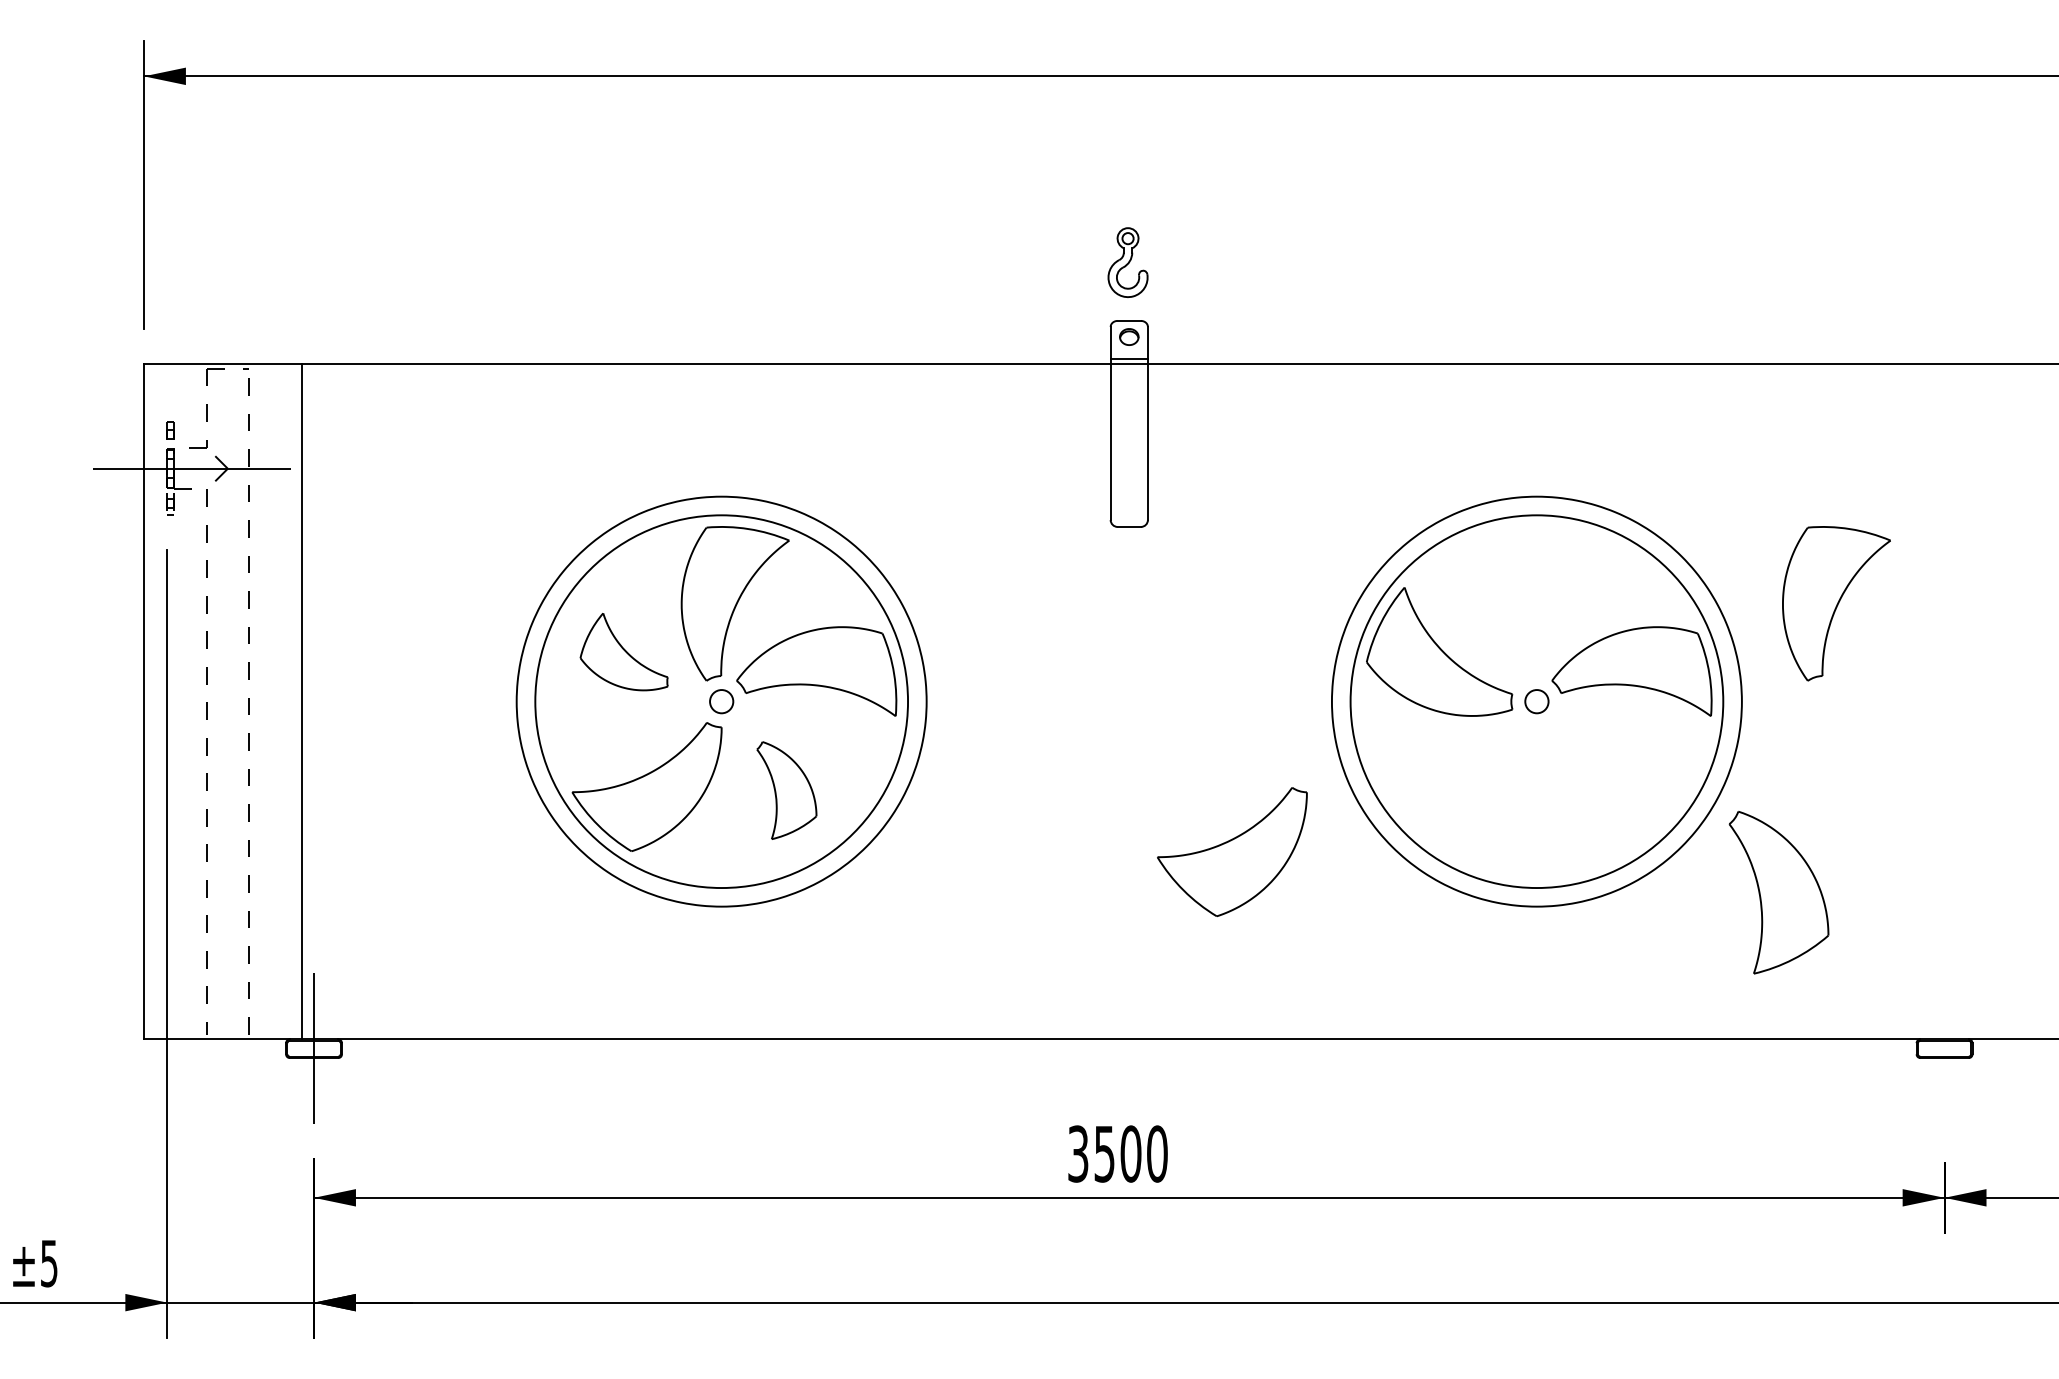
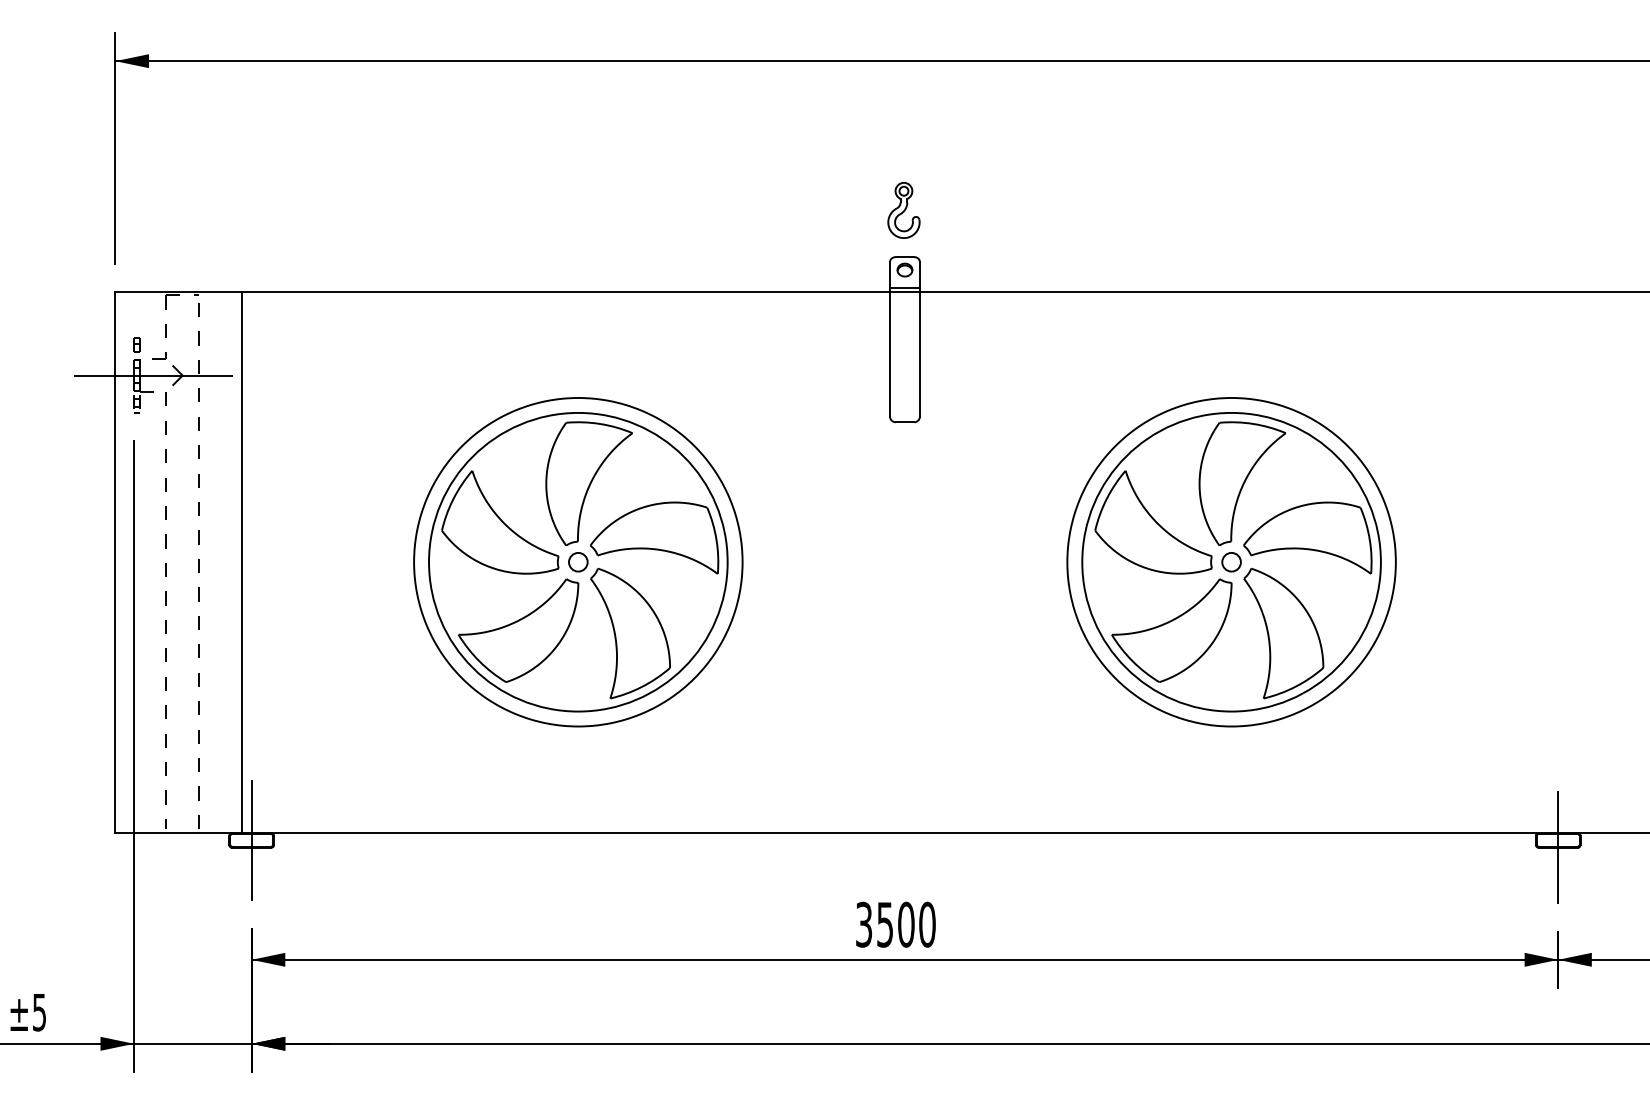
part: (1836, 603) -> (1242, 483), moved
part: (623, 651) -> (499, 522), size x1.67
part: (786, 790) -> (630, 633), size x1.67
part: (1232, 851) -> (1171, 630), moved
part: (1778, 892) -> (1283, 633), moved
line: (1944, 1056) -> (1558, 846), added

